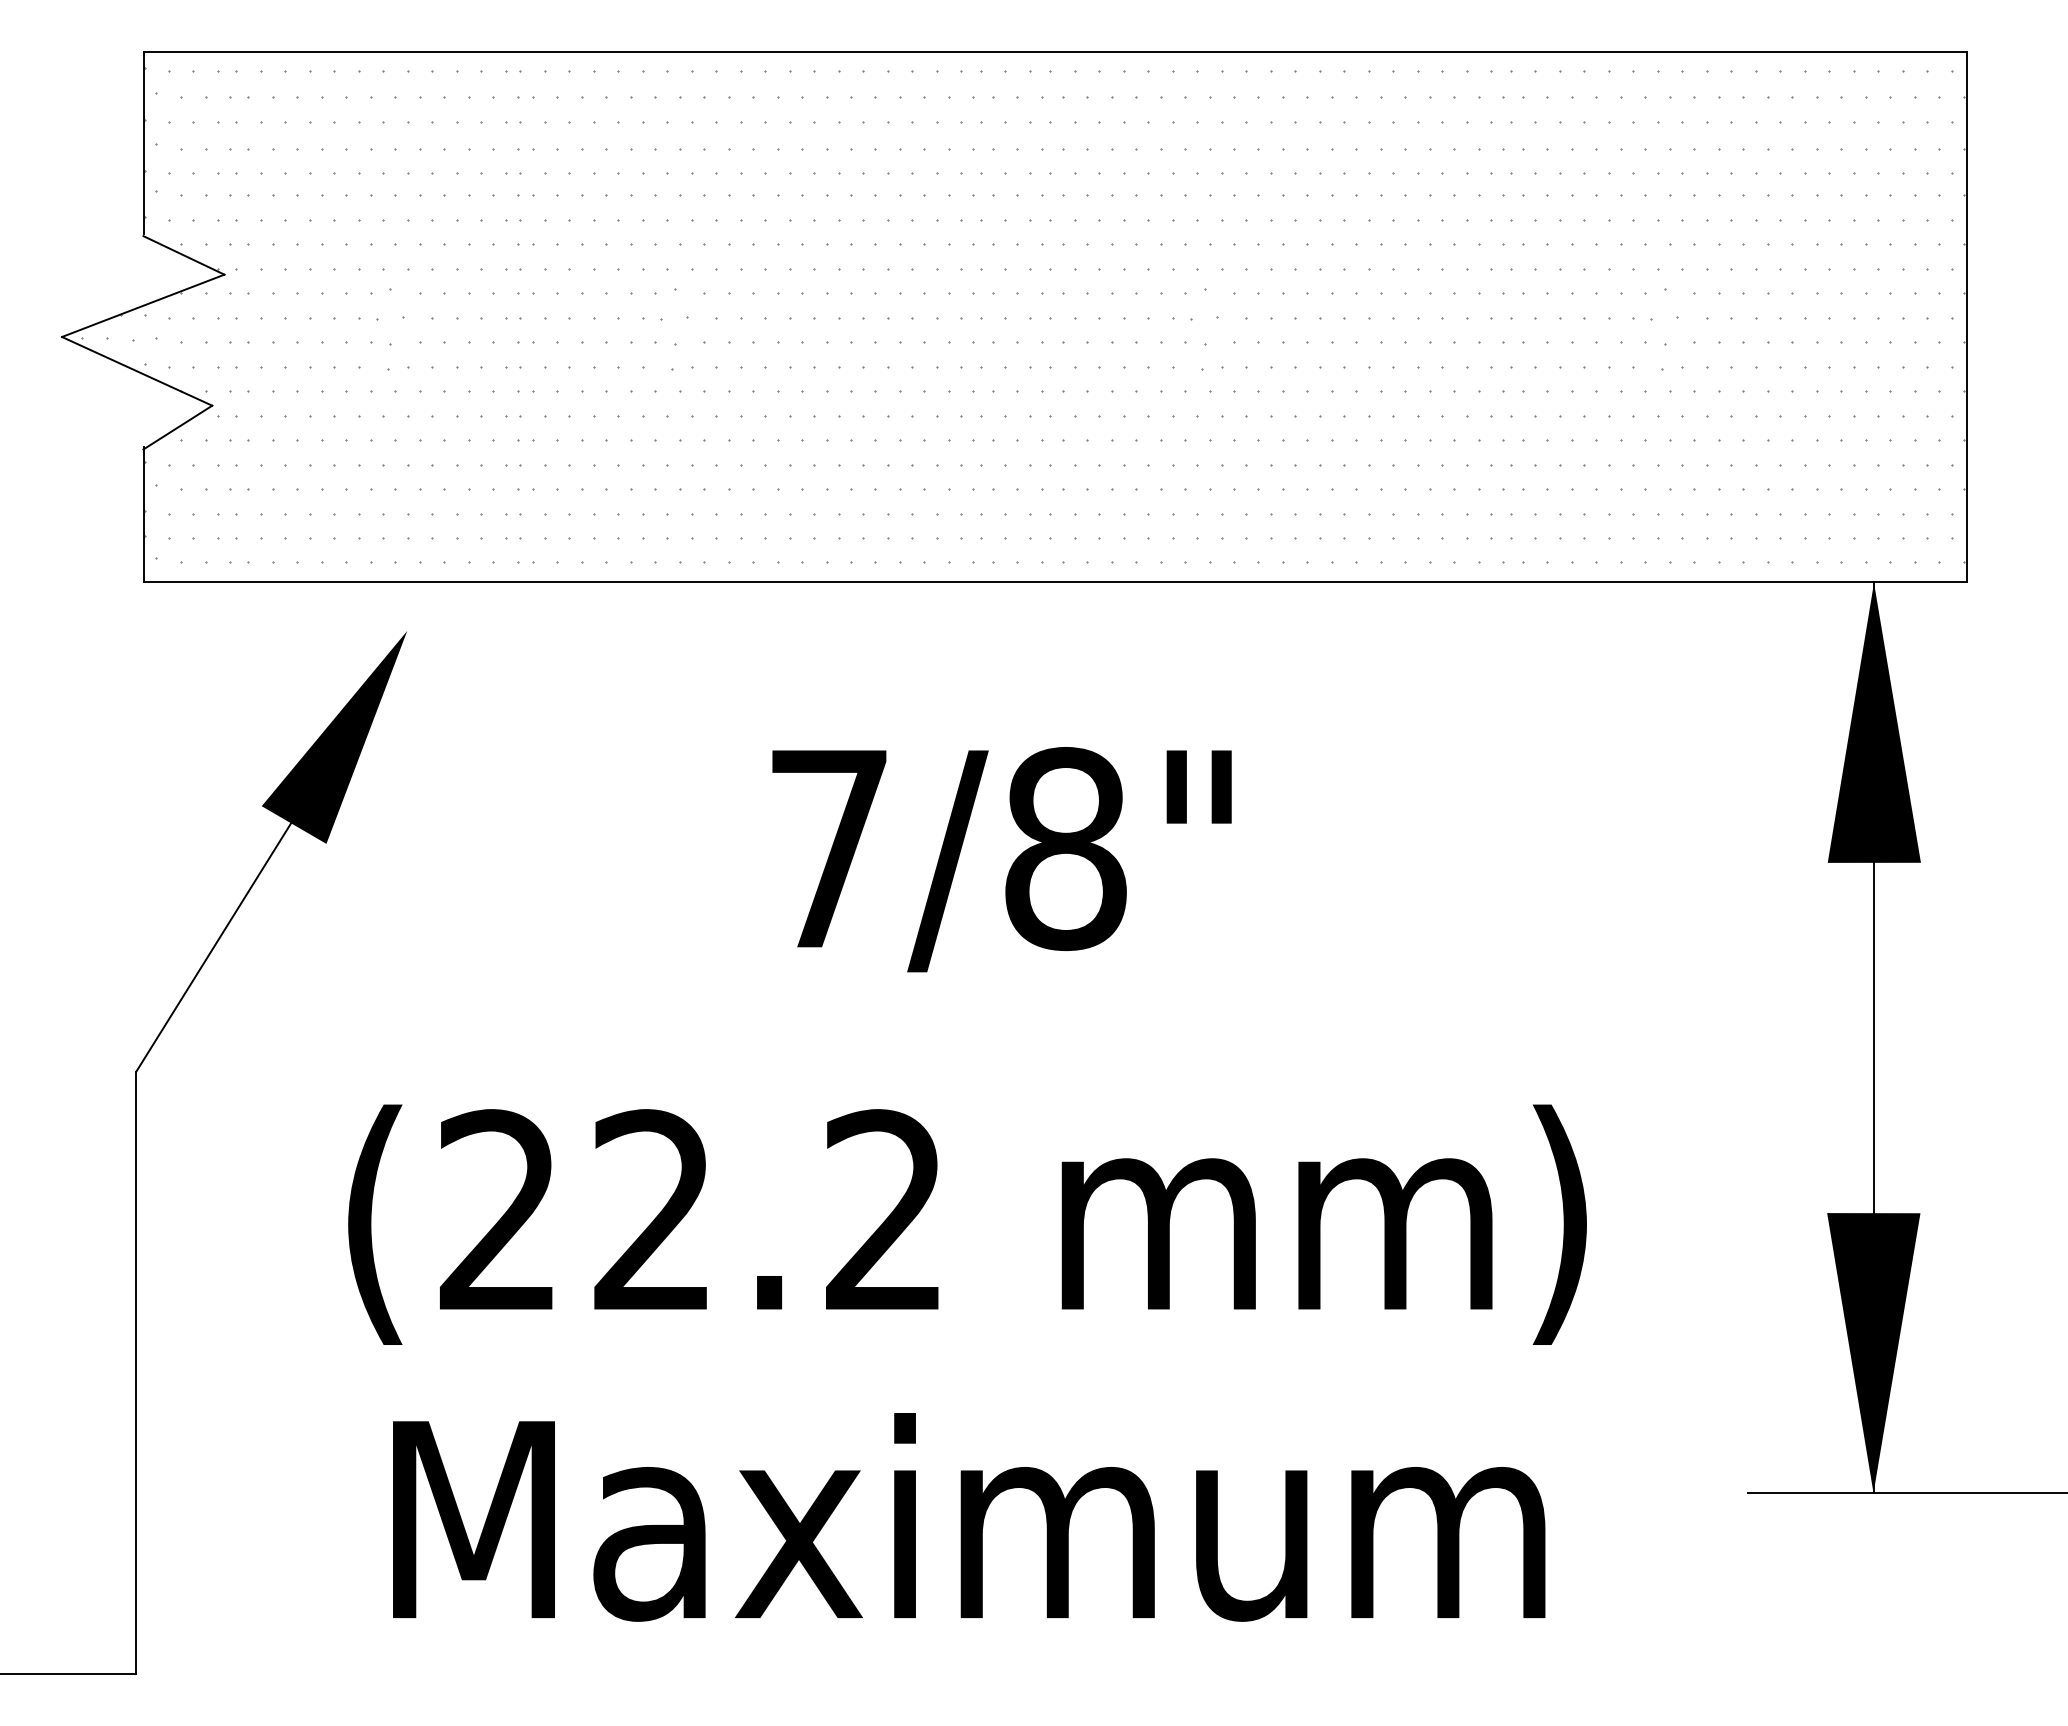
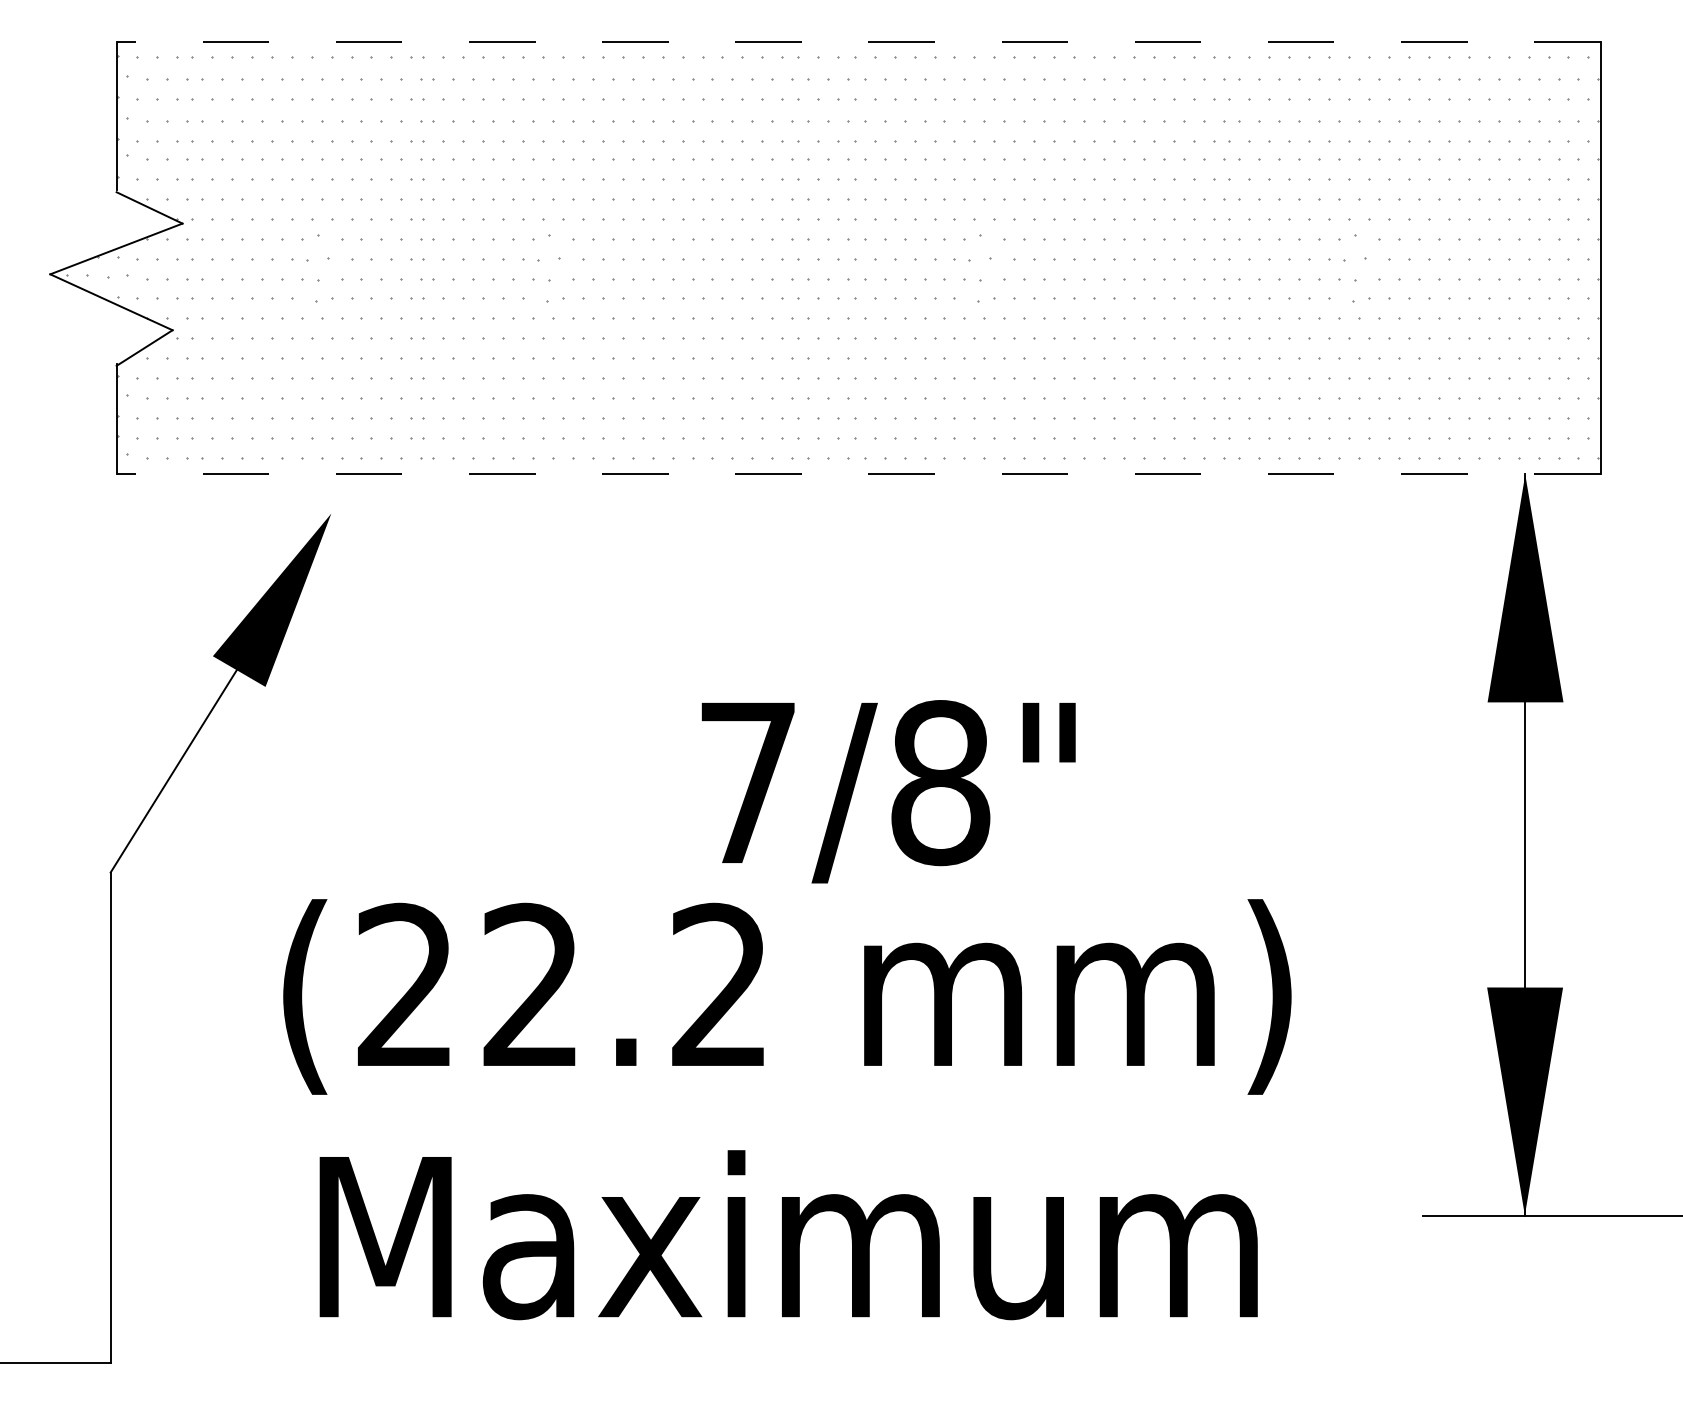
line: (1055, 51) -> (859, 41), solid -> dashed
line: (1055, 582) -> (859, 474), solid -> dashed
text: (1001, 859) -> (888, 791), moved

